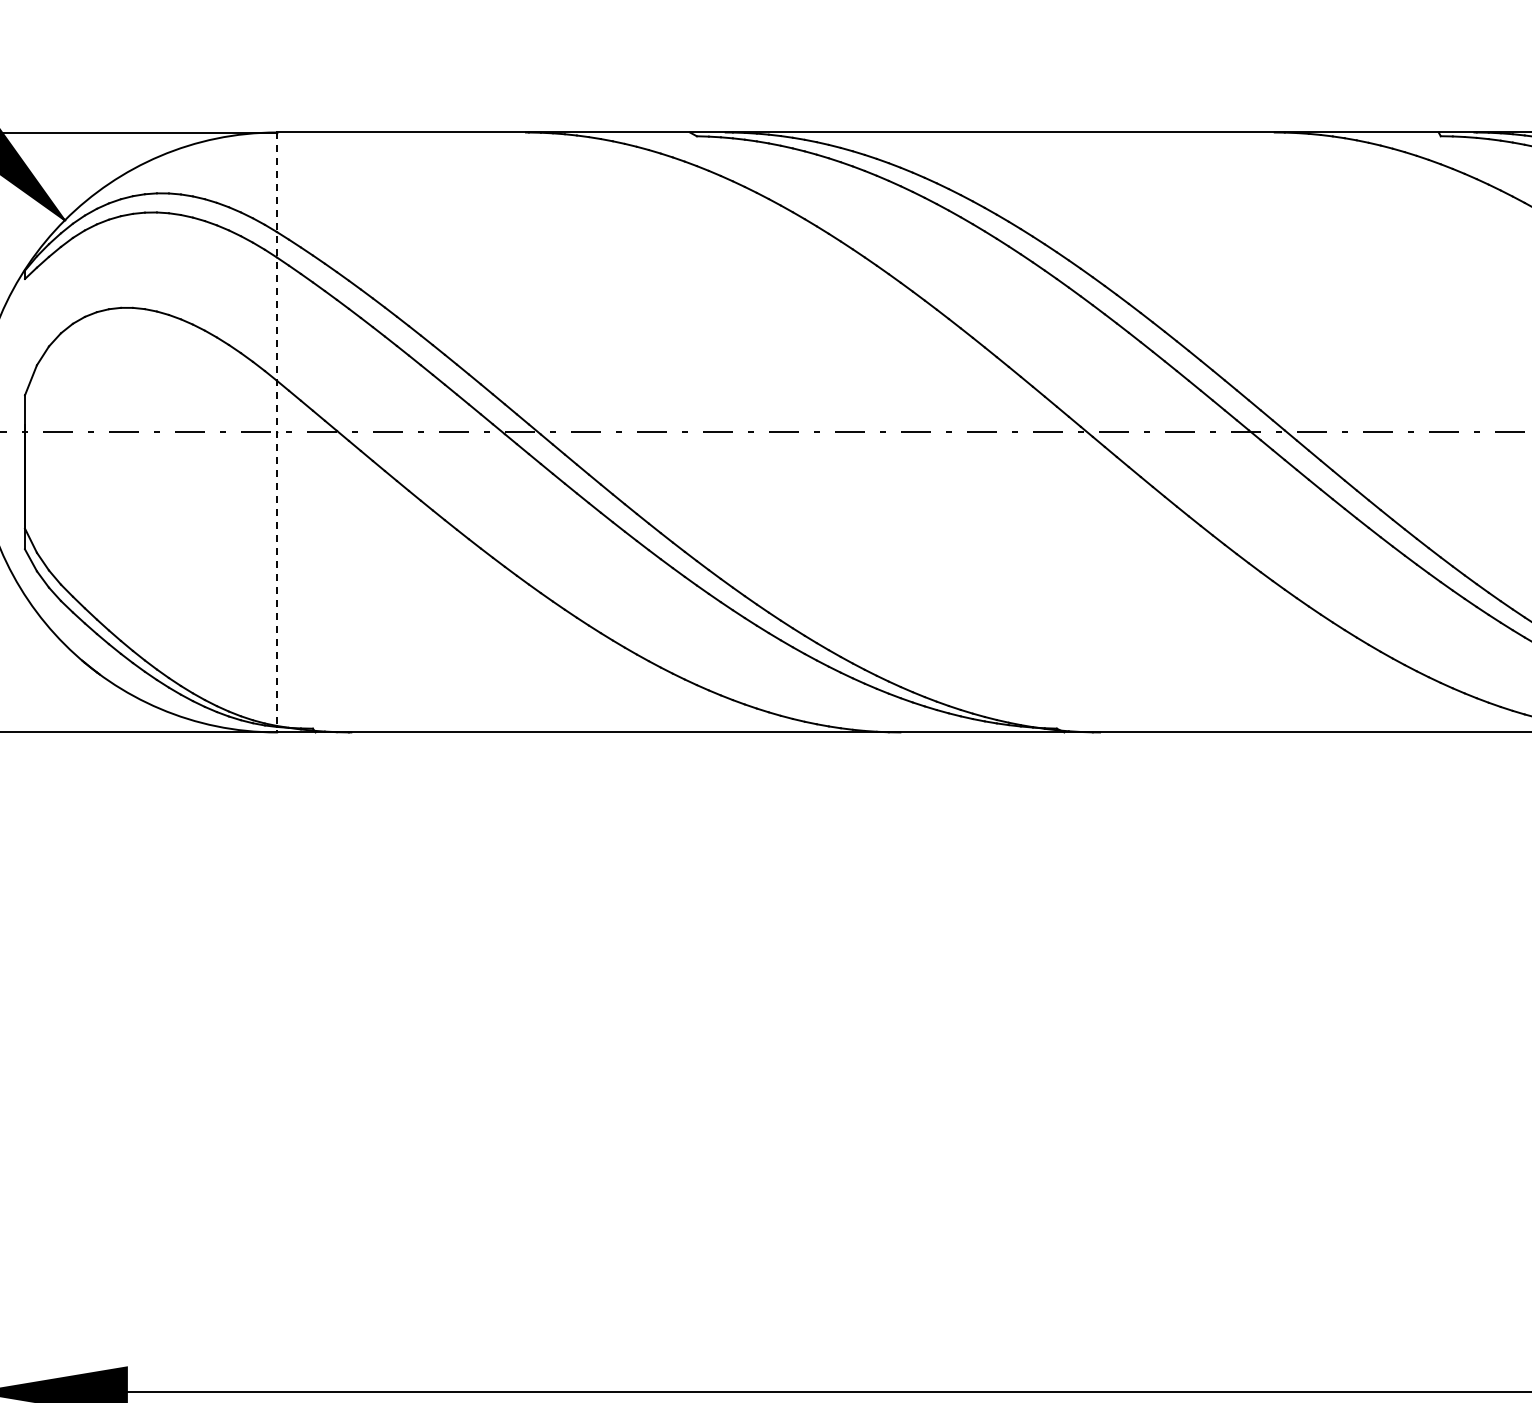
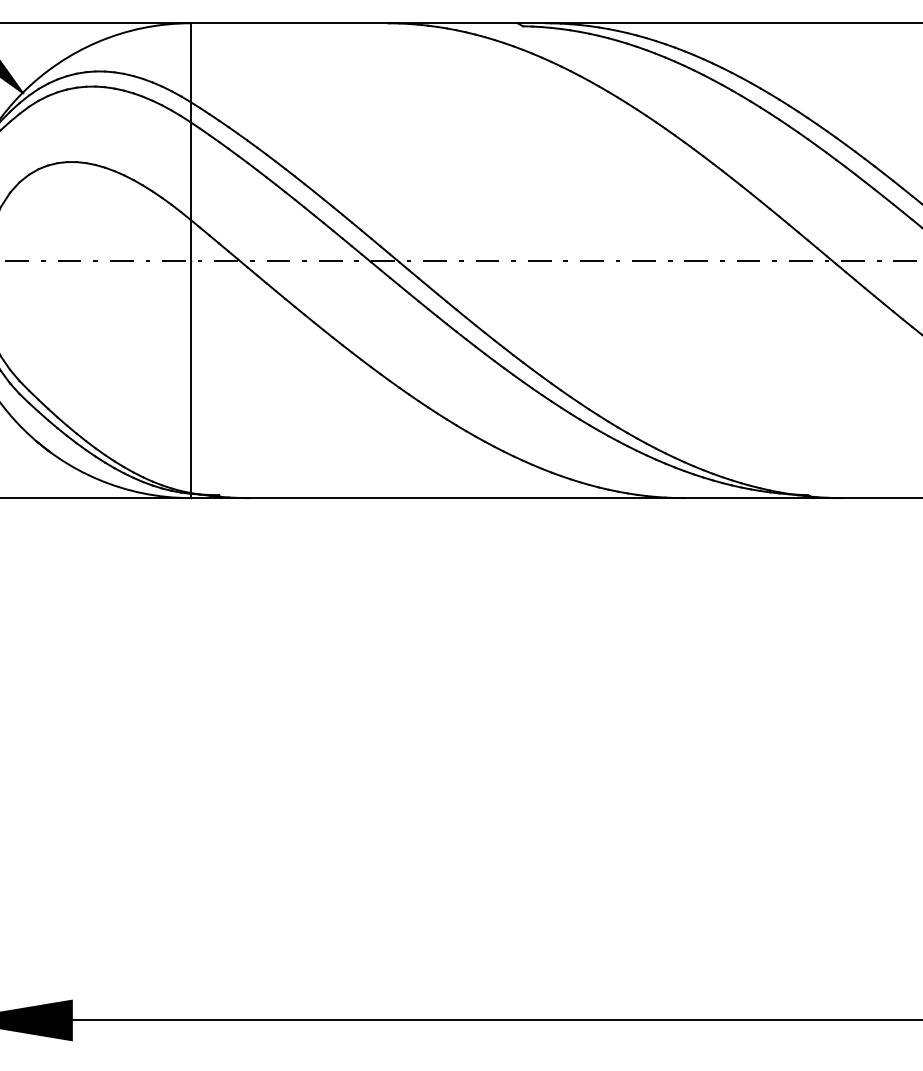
line: (276, 432) -> (190, 260), dashed -> solid

